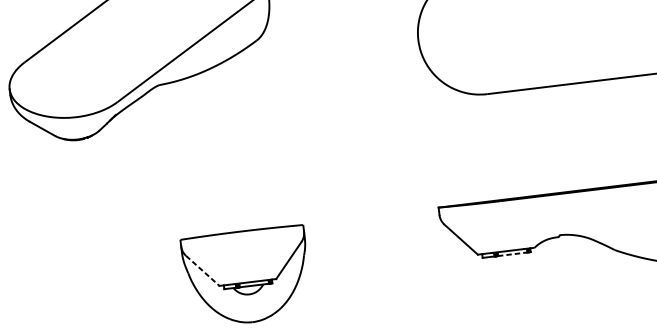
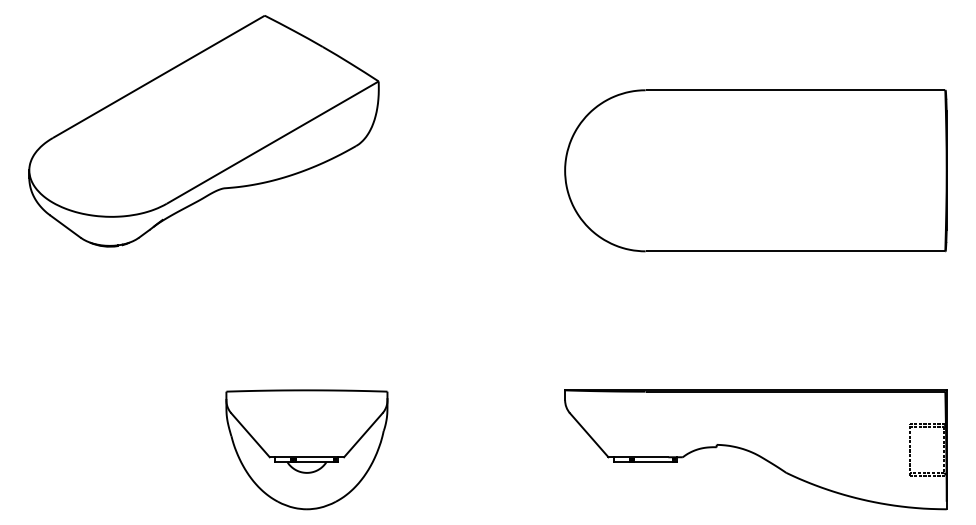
line: (513, 254) -> (654, 462), dashed -> solid
line: (202, 271) -> (250, 435), dashed -> solid

